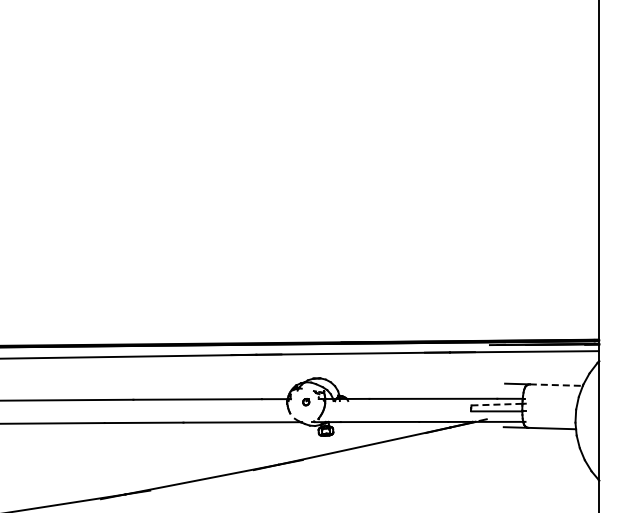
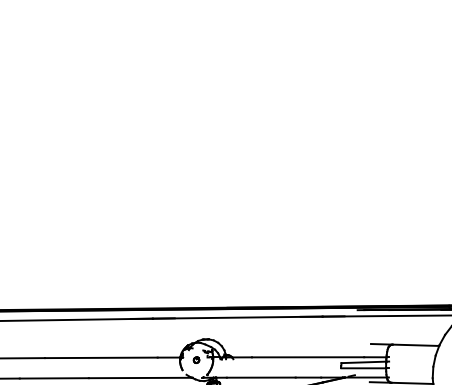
line: (556, 385) -> (416, 345), dashed -> solid
line: (496, 404) -> (363, 362), dashed -> solid

